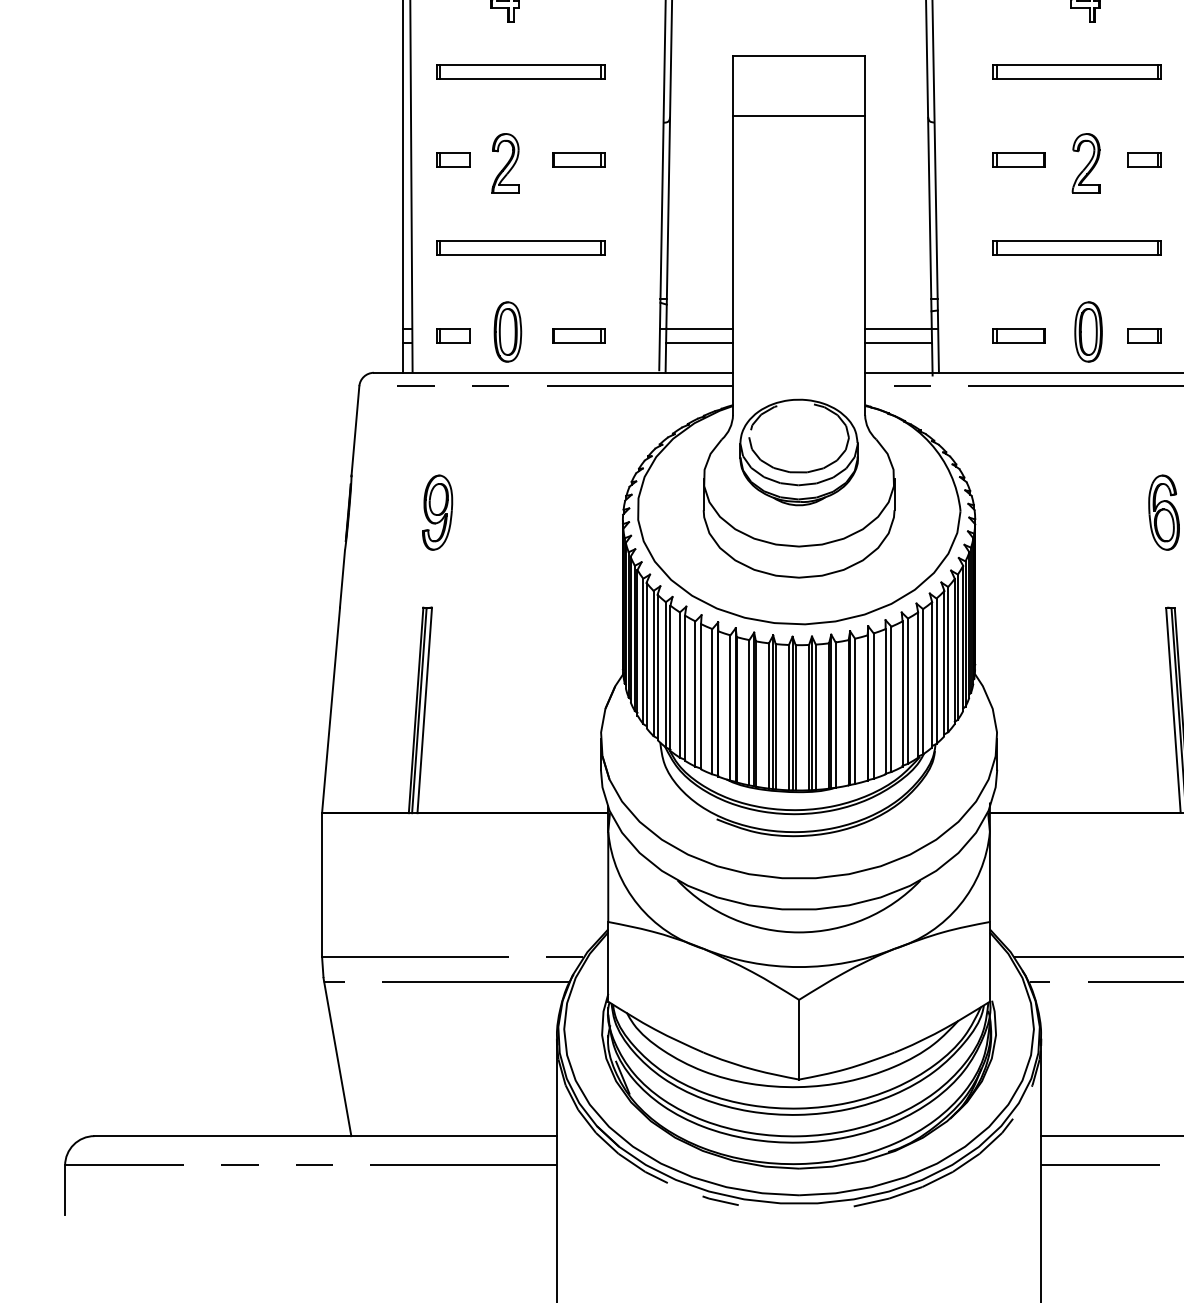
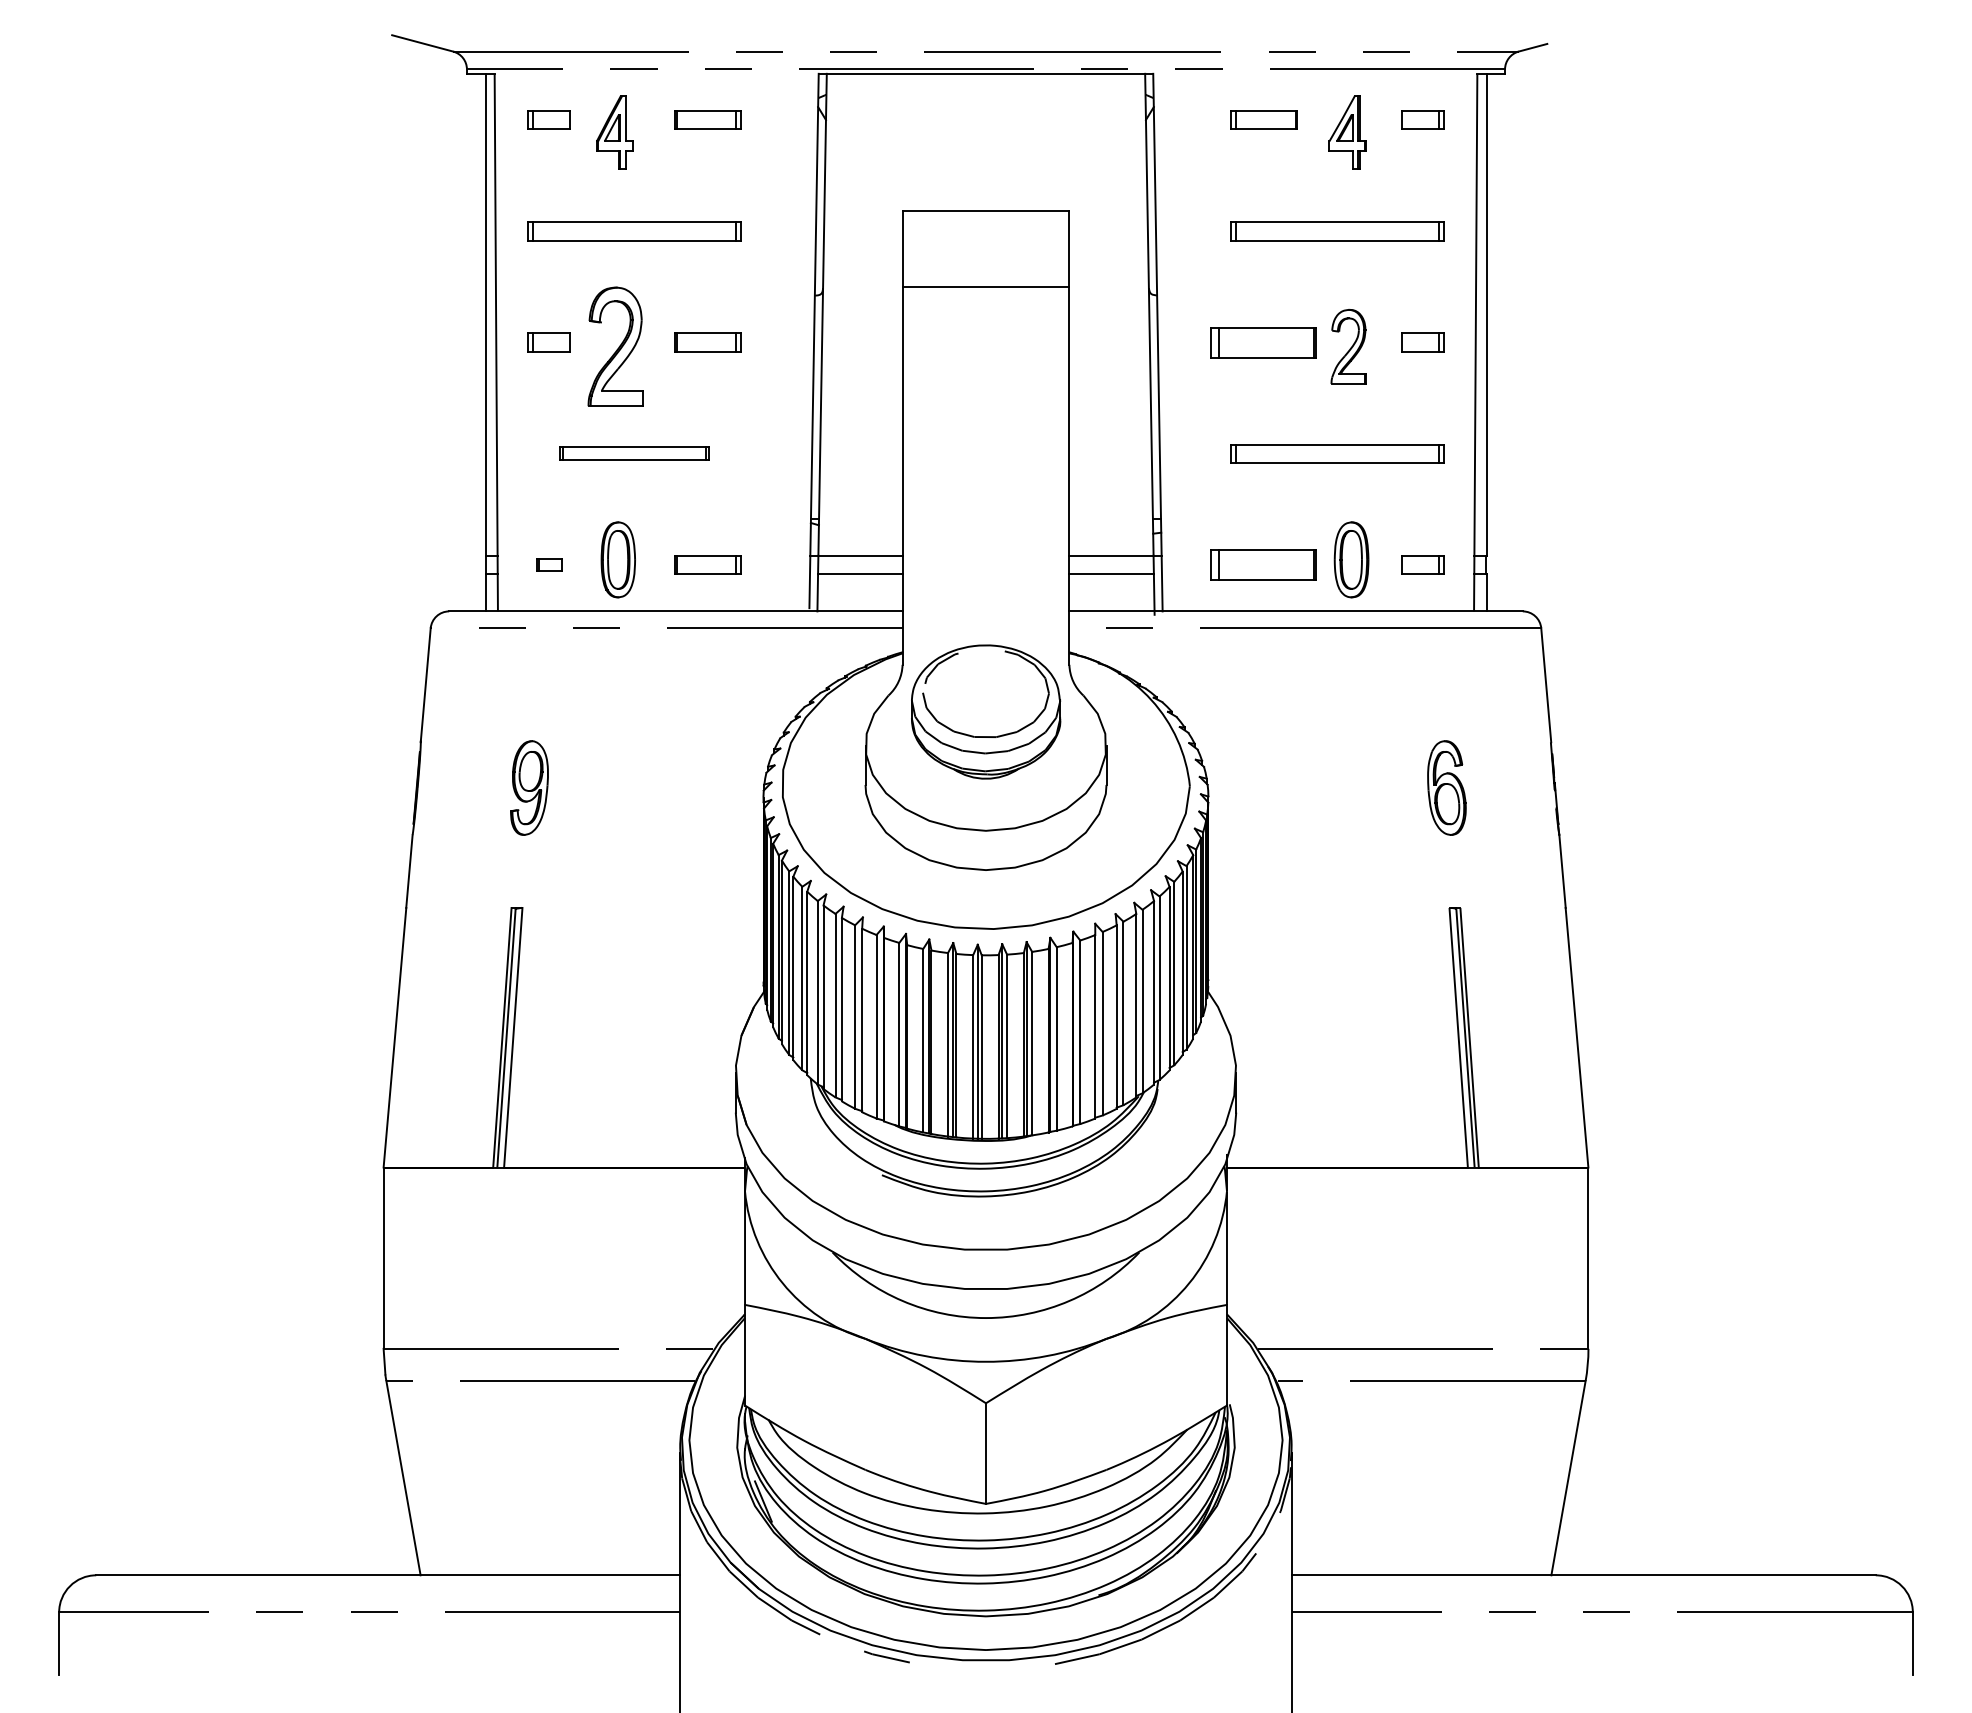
part: (1018, 159) -> (1263, 342), size x1.6
part: (505, 163) -> (615, 346), size x1.6
part: (520, 247) -> (634, 453), size x0.7
part: (452, 335) -> (548, 564), size x0.6
part: (1018, 335) -> (1263, 564), size x1.6

